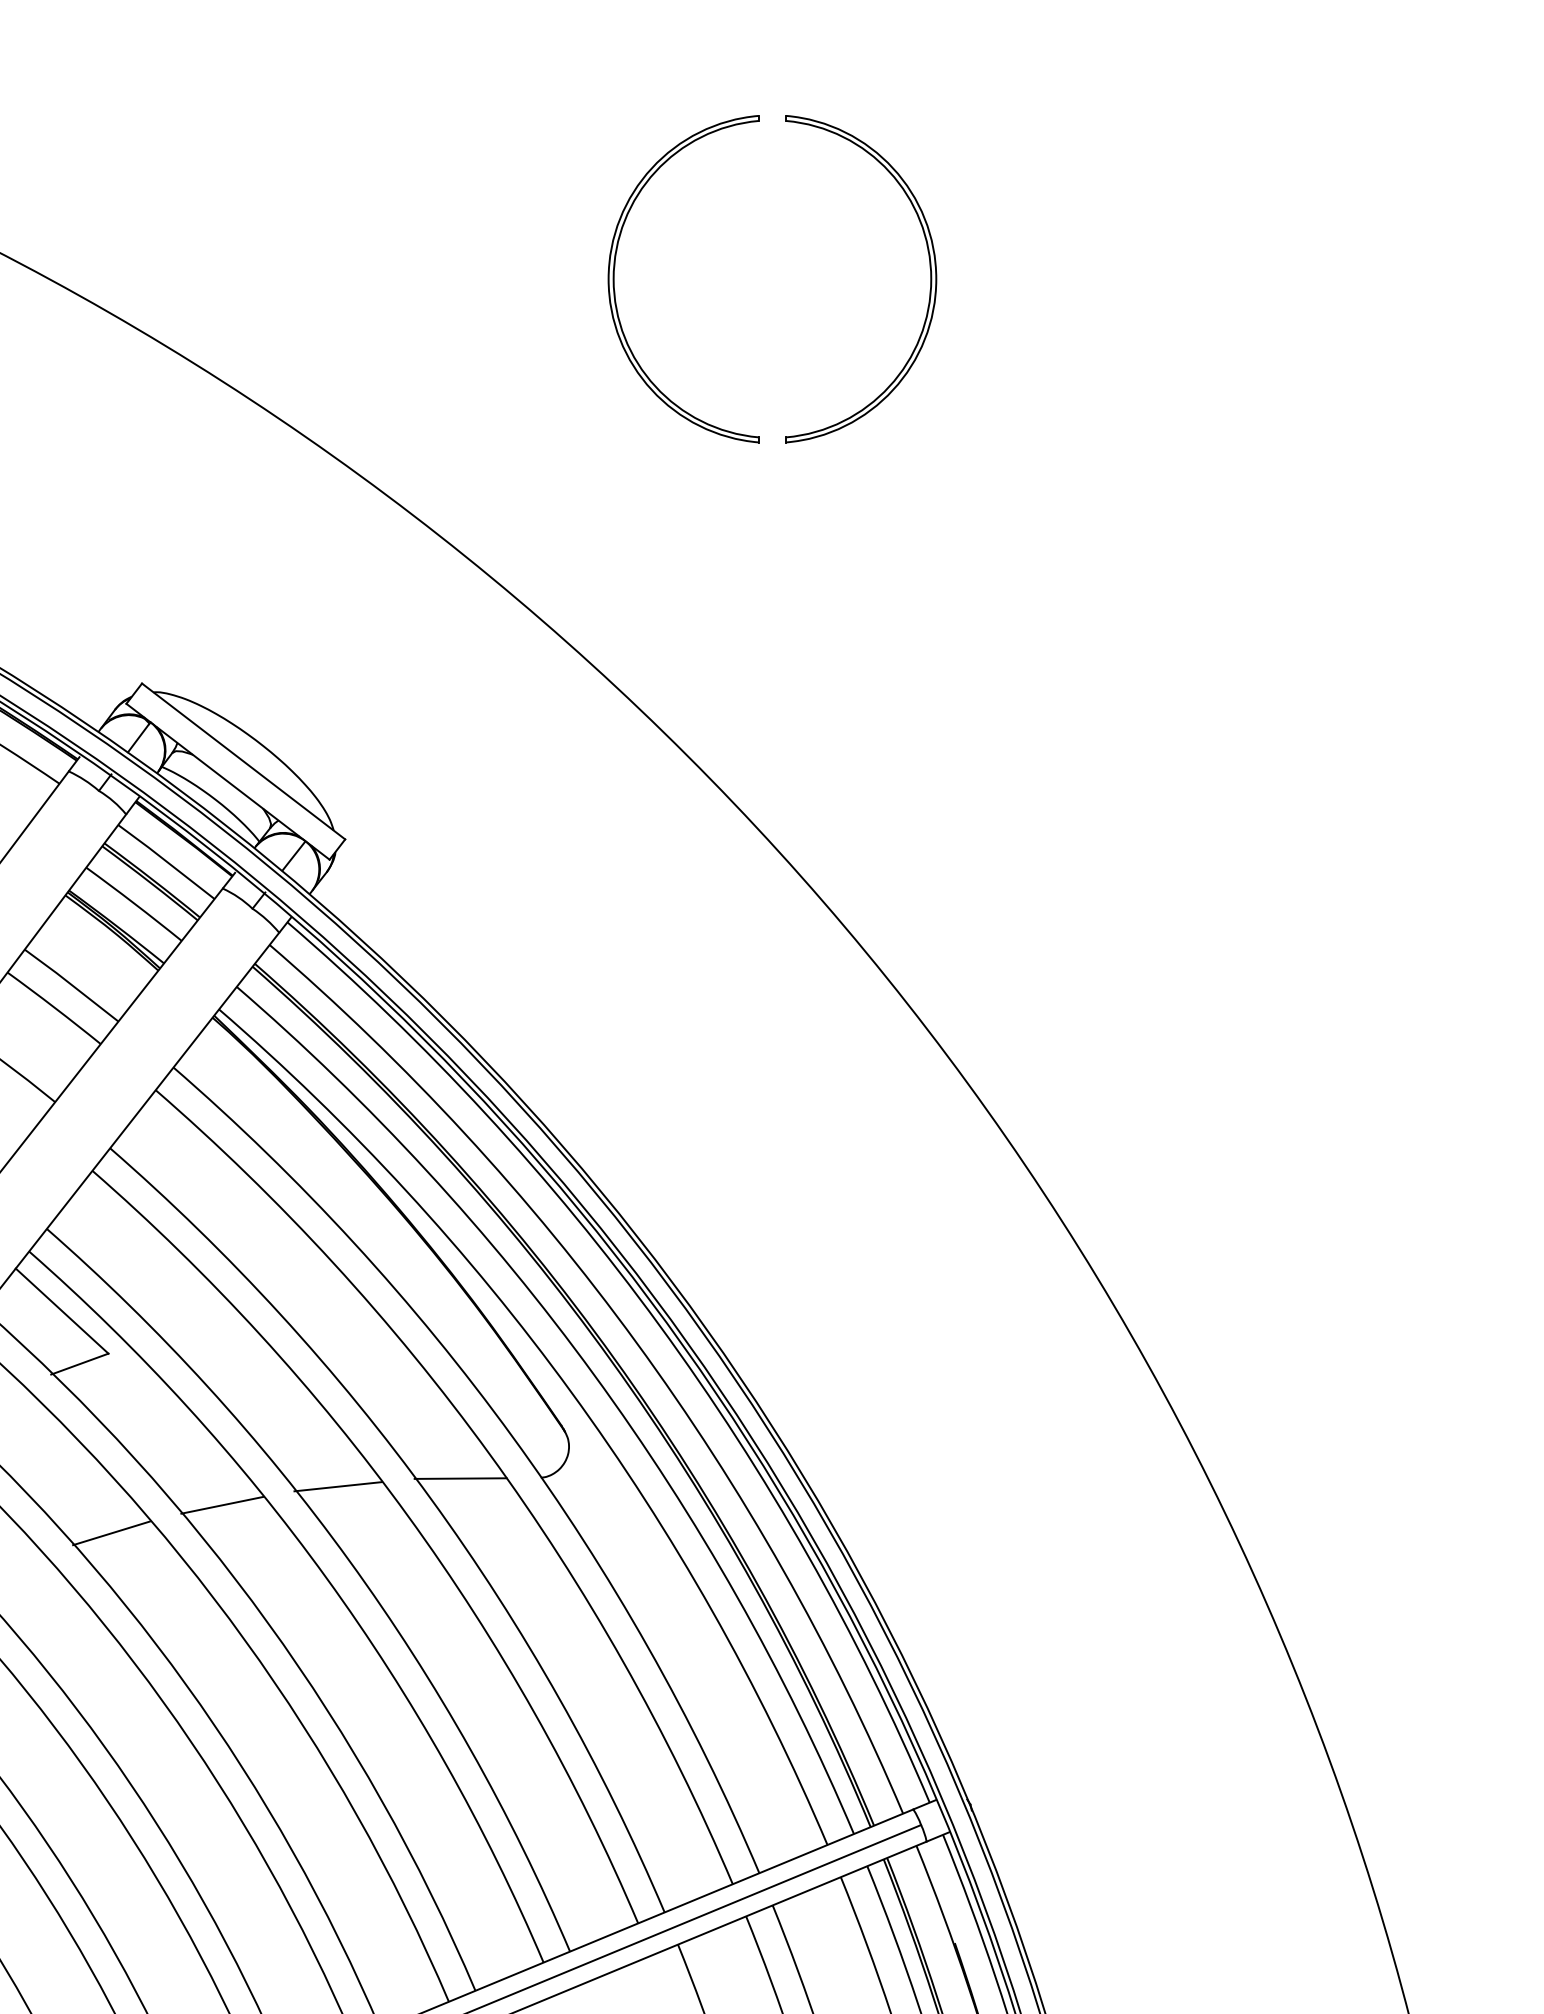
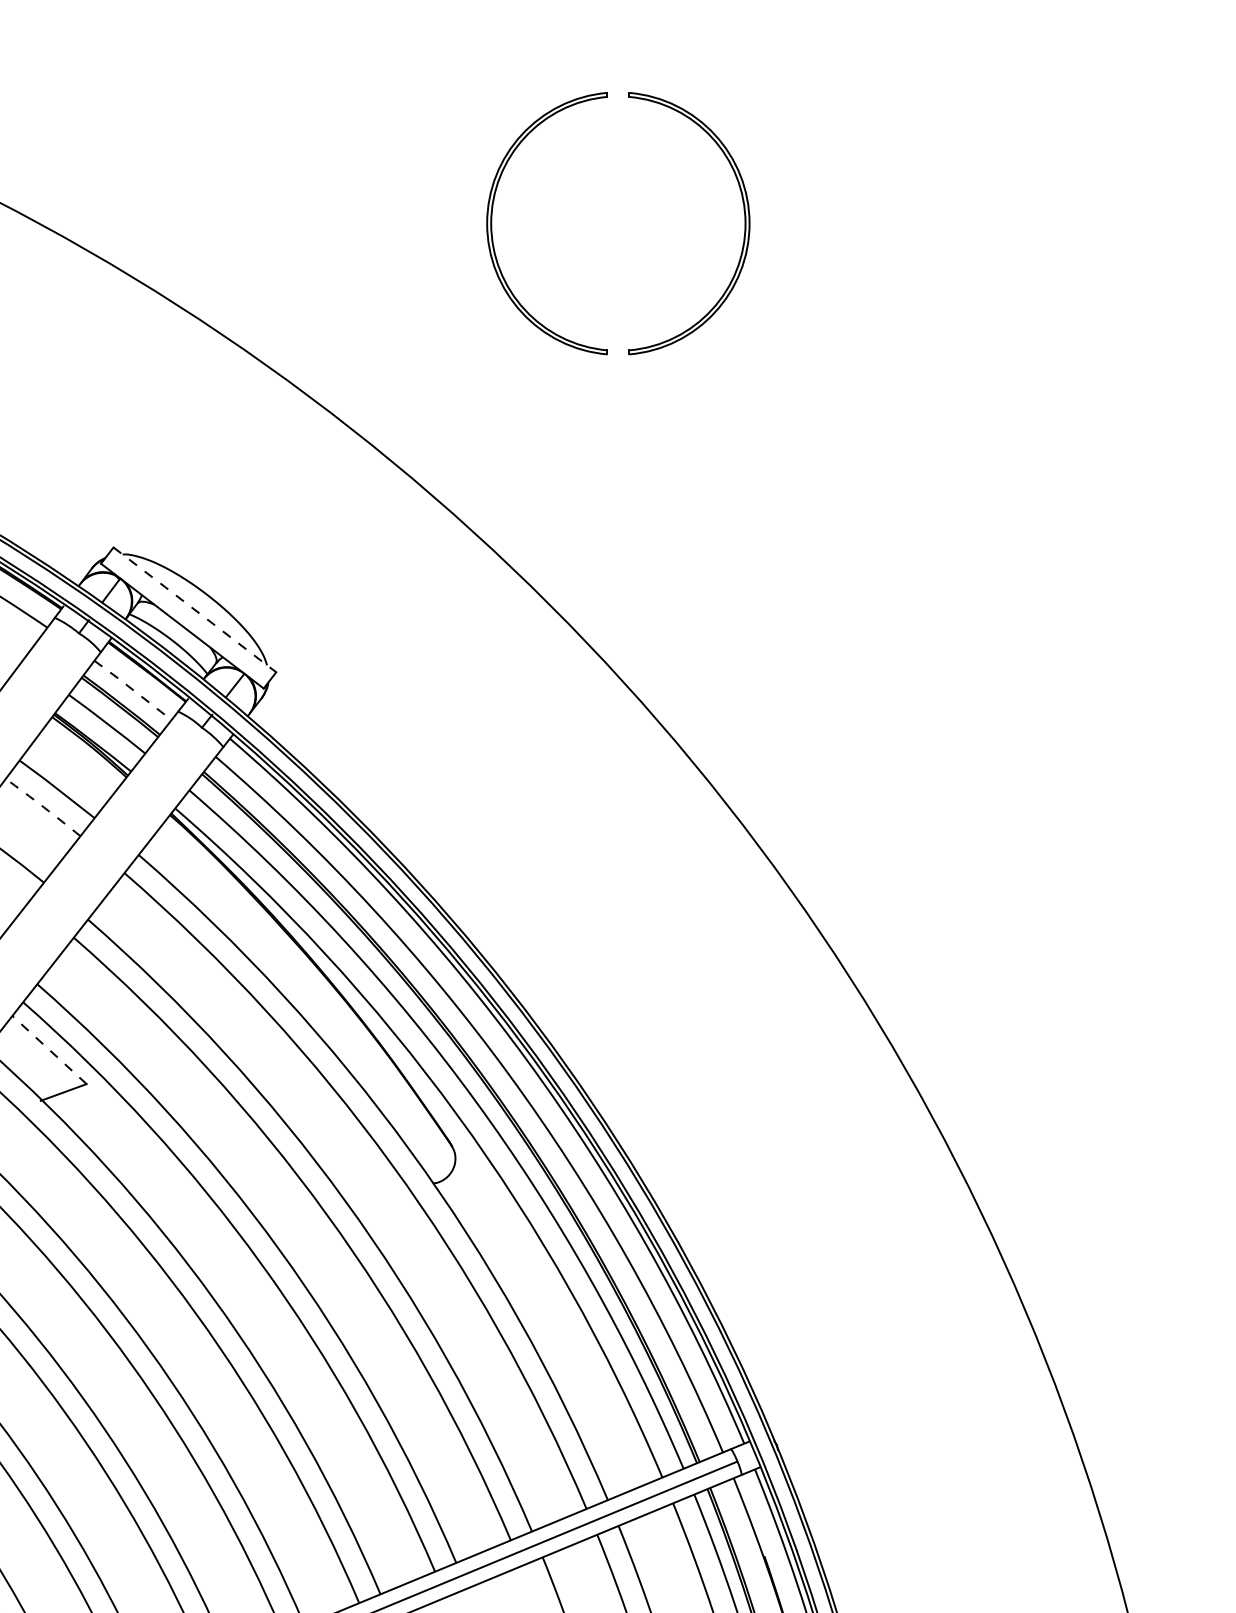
line: (244, 761) -> (195, 609), solid -> dashed
line: (166, 861) -> (133, 689), solid -> dashed
arc: (54, 1007) -> (43, 806), solid -> dashed
line: (62, 1311) -> (49, 1050), solid -> dashed
line: (460, 1478) -> (368, 1184), removed
line: (338, 1486) -> (270, 1190), removed
line: (222, 1504) -> (177, 1204), removed
line: (111, 1533) -> (89, 1228), removed

